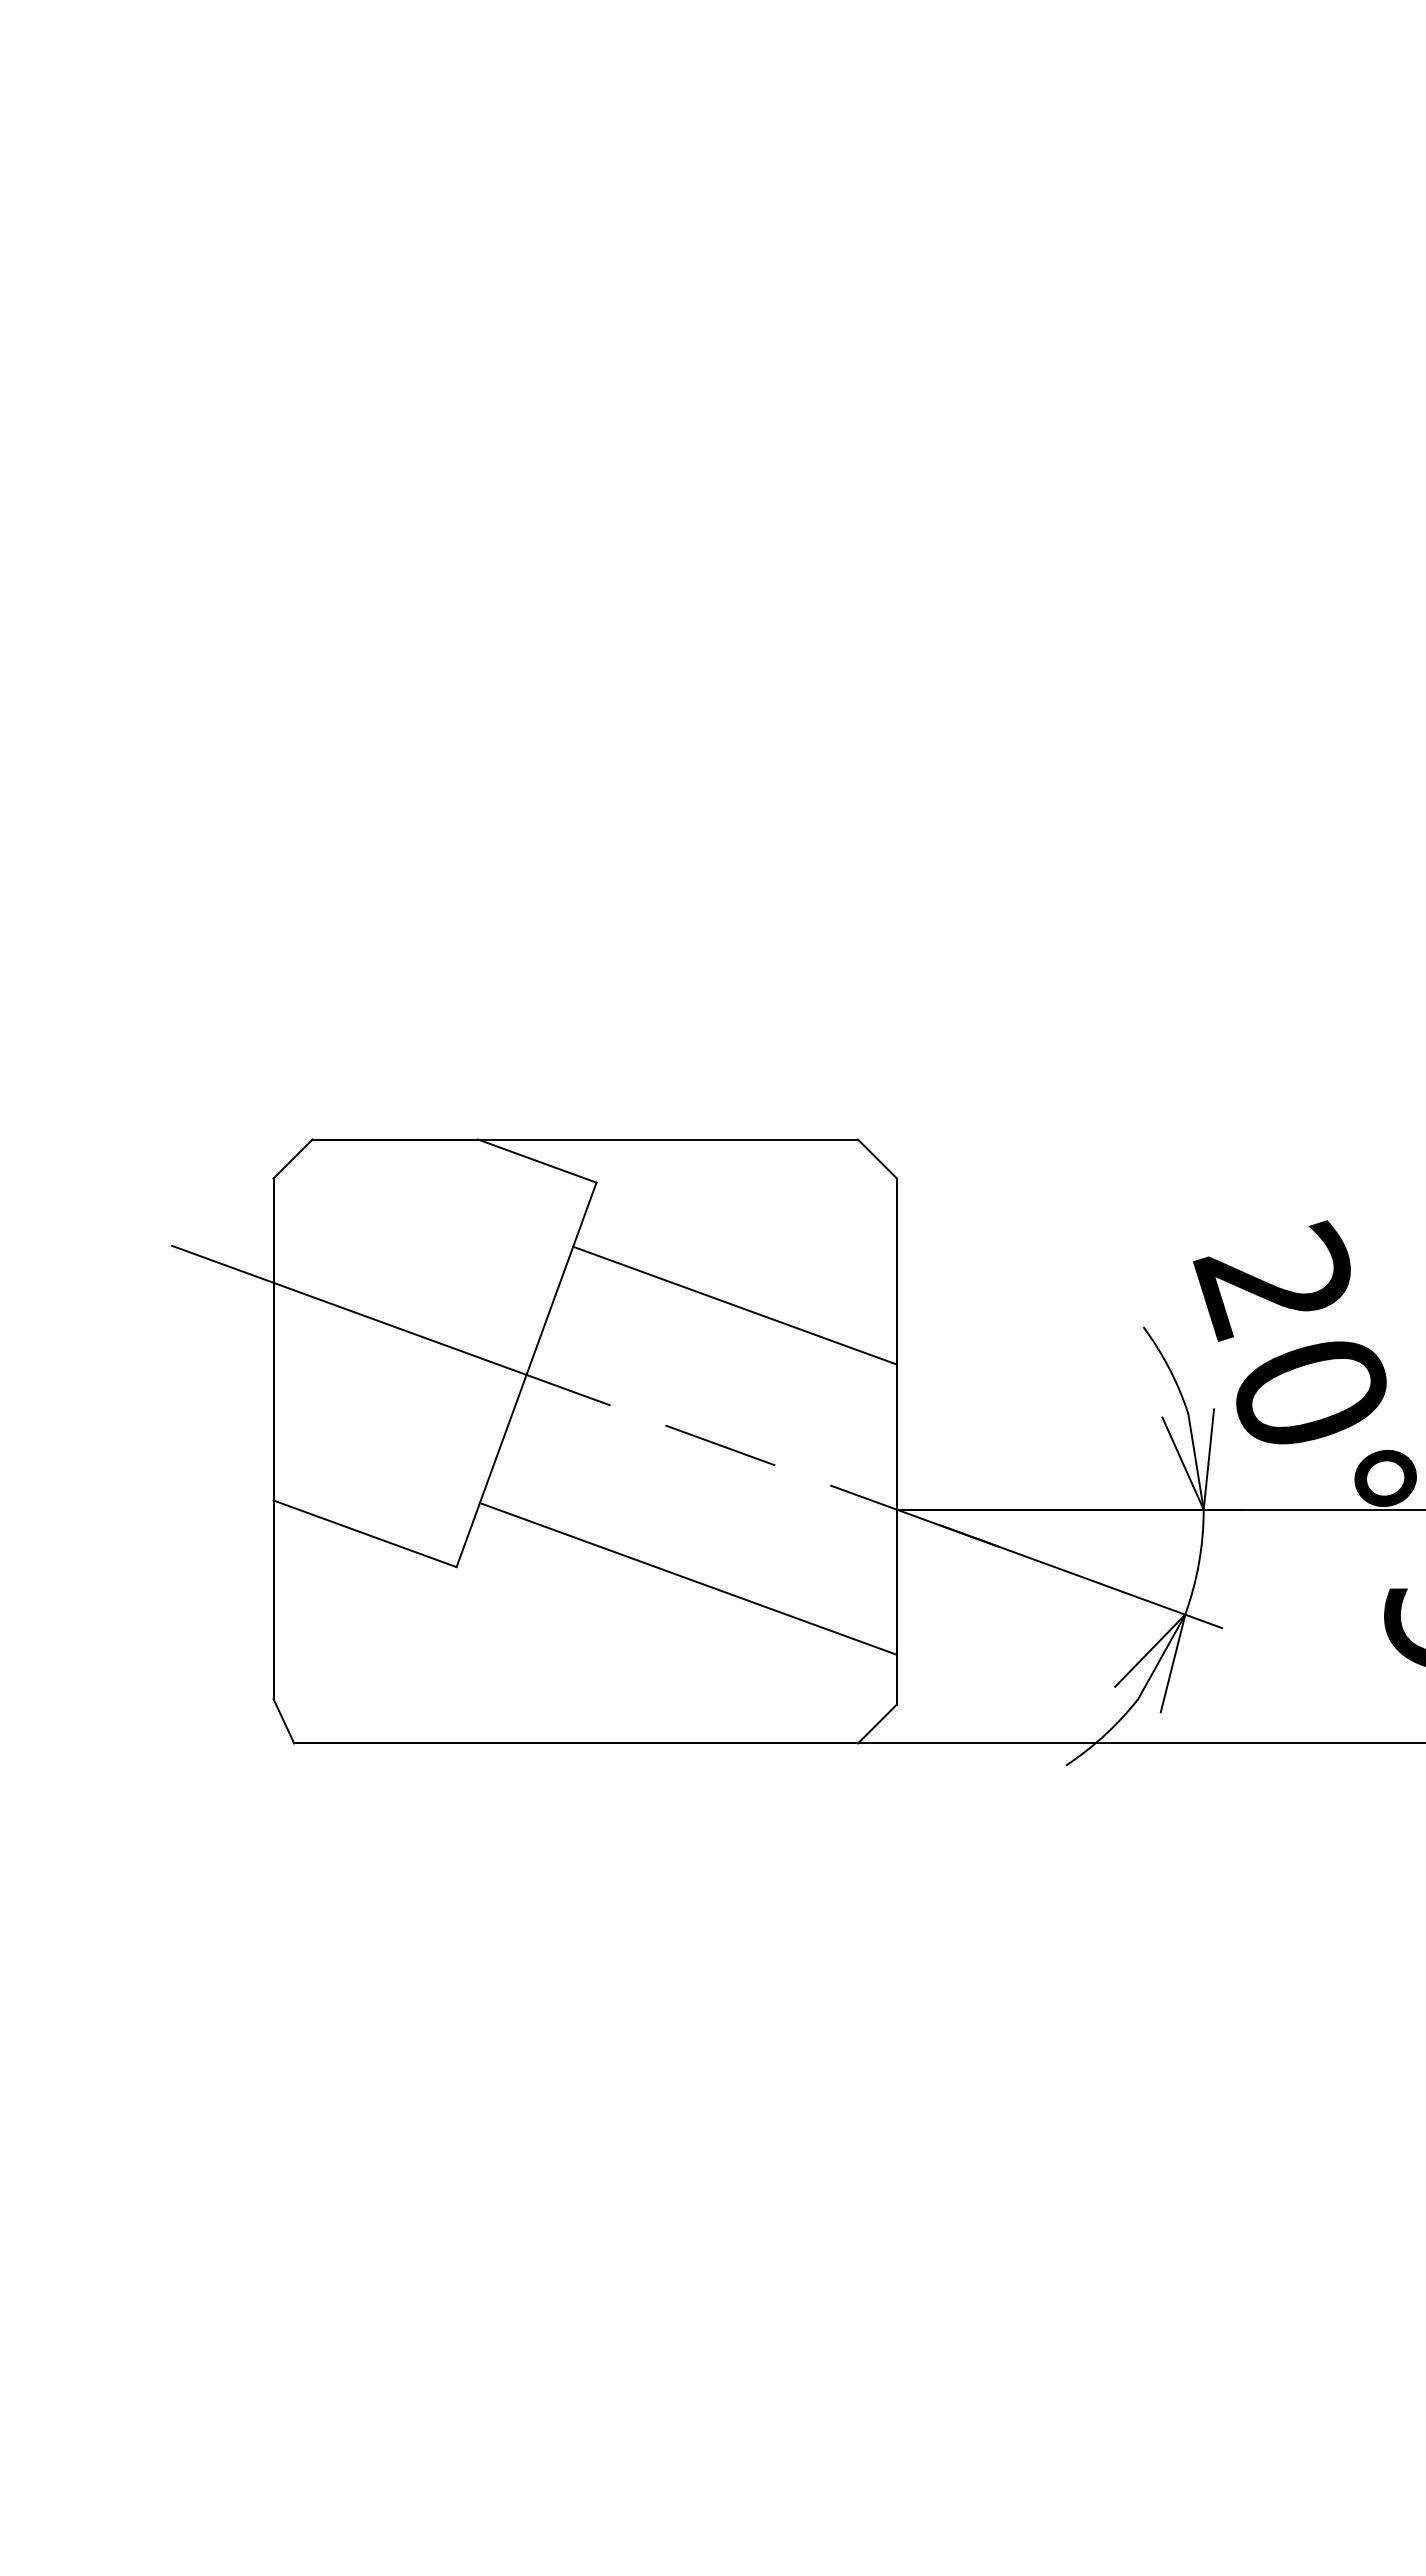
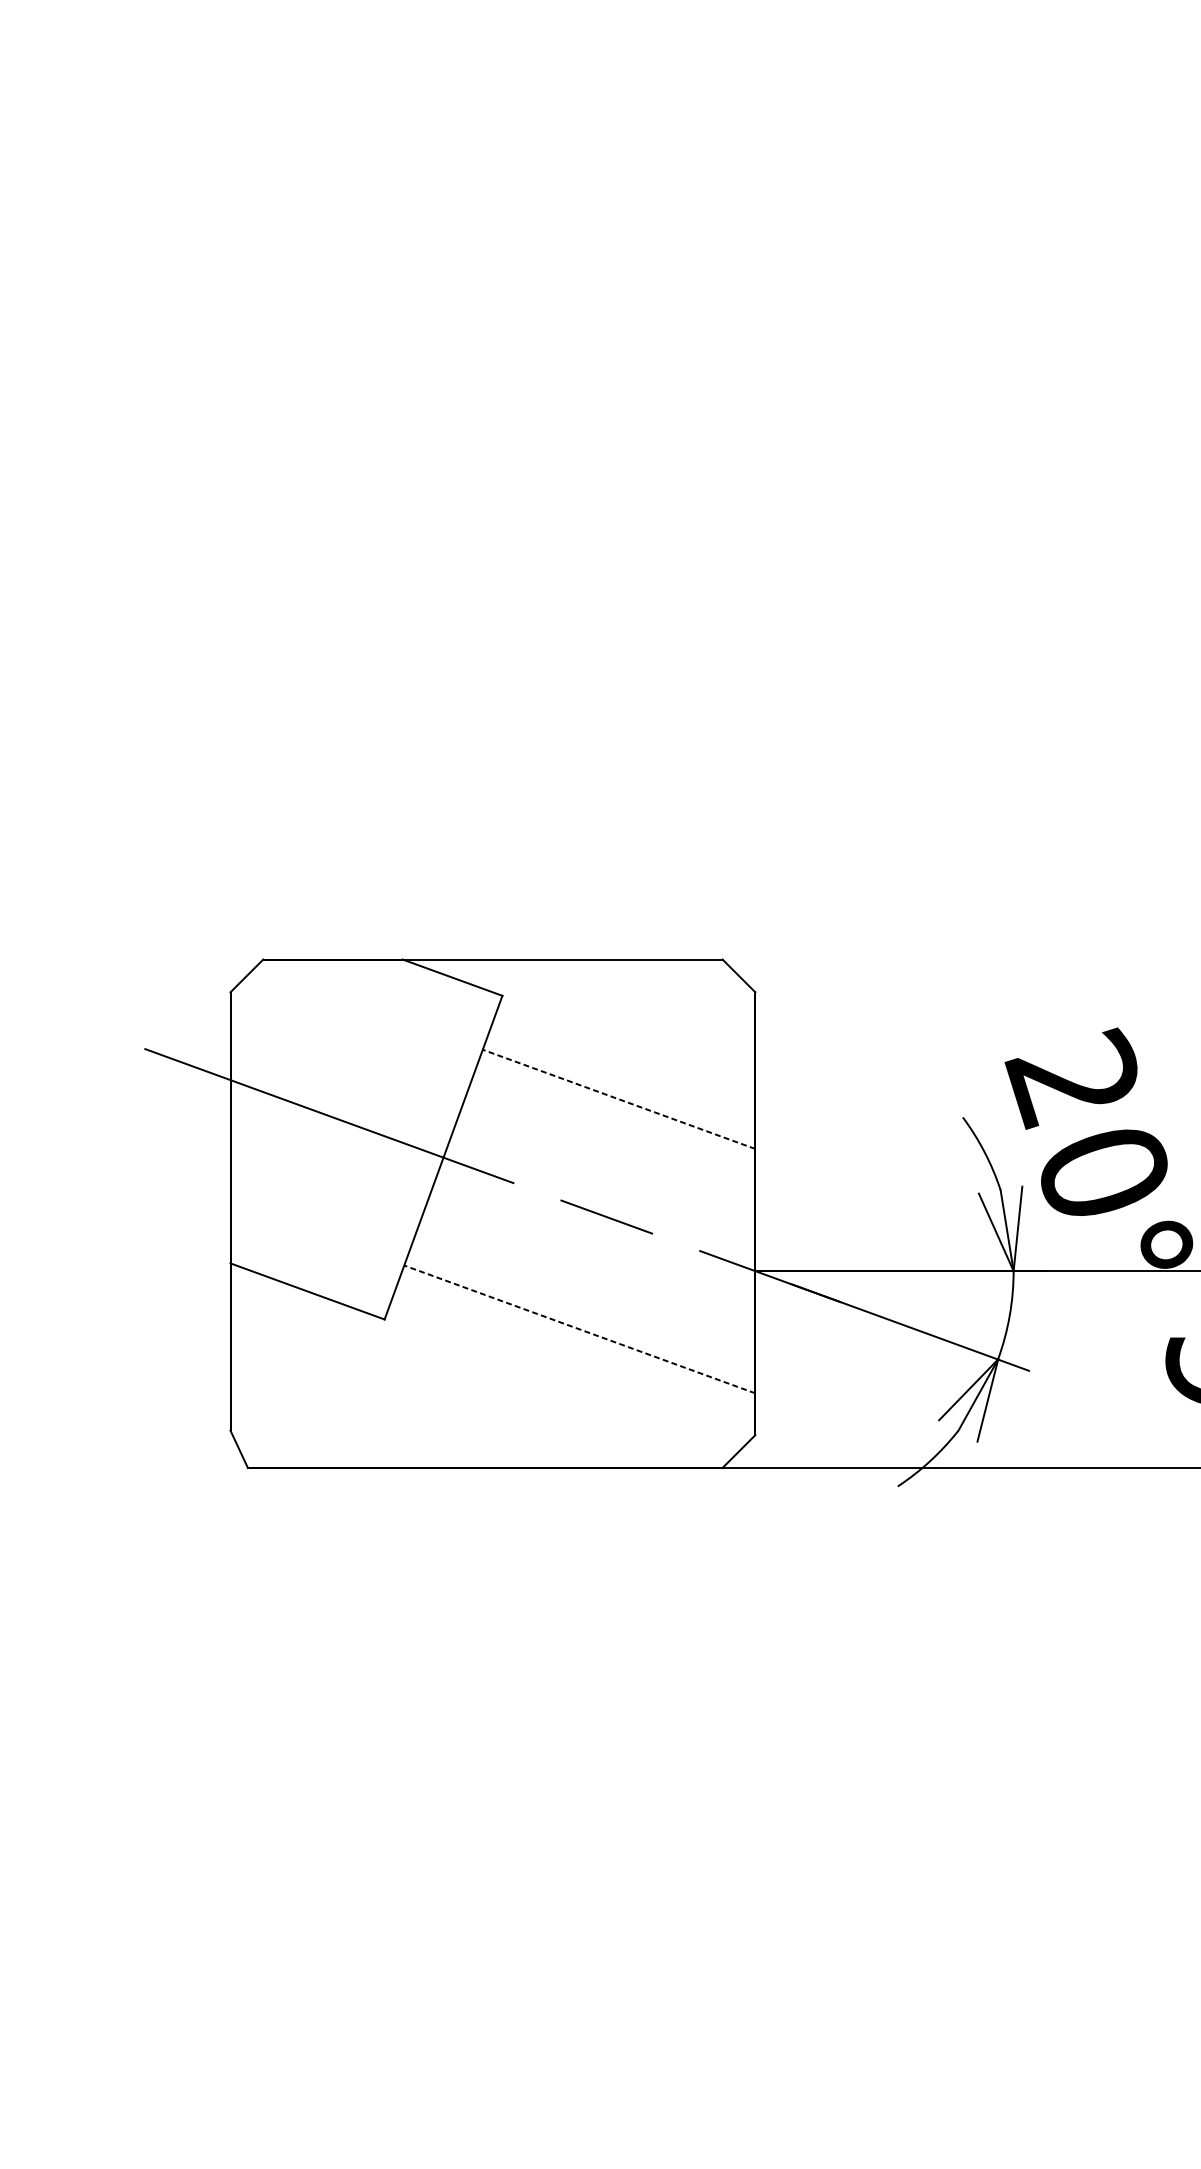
line: (734, 1305) -> (618, 1099), solid -> dashed
line: (688, 1578) -> (579, 1329), solid -> dashed

